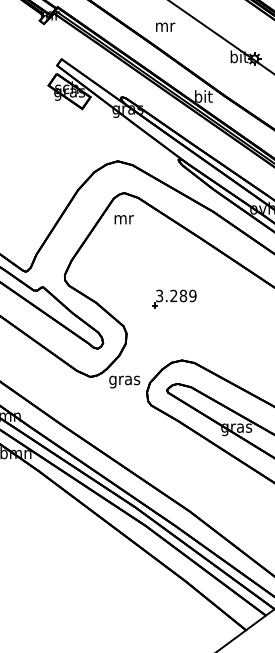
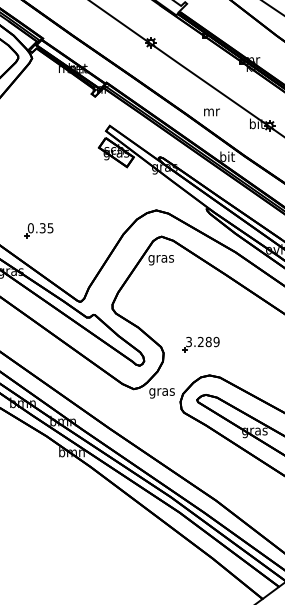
text: (165, 27) -> (211, 112), moved
text: (123, 221) -> (161, 260), mr -> gras
part: (173, 298) -> (200, 344), moved

